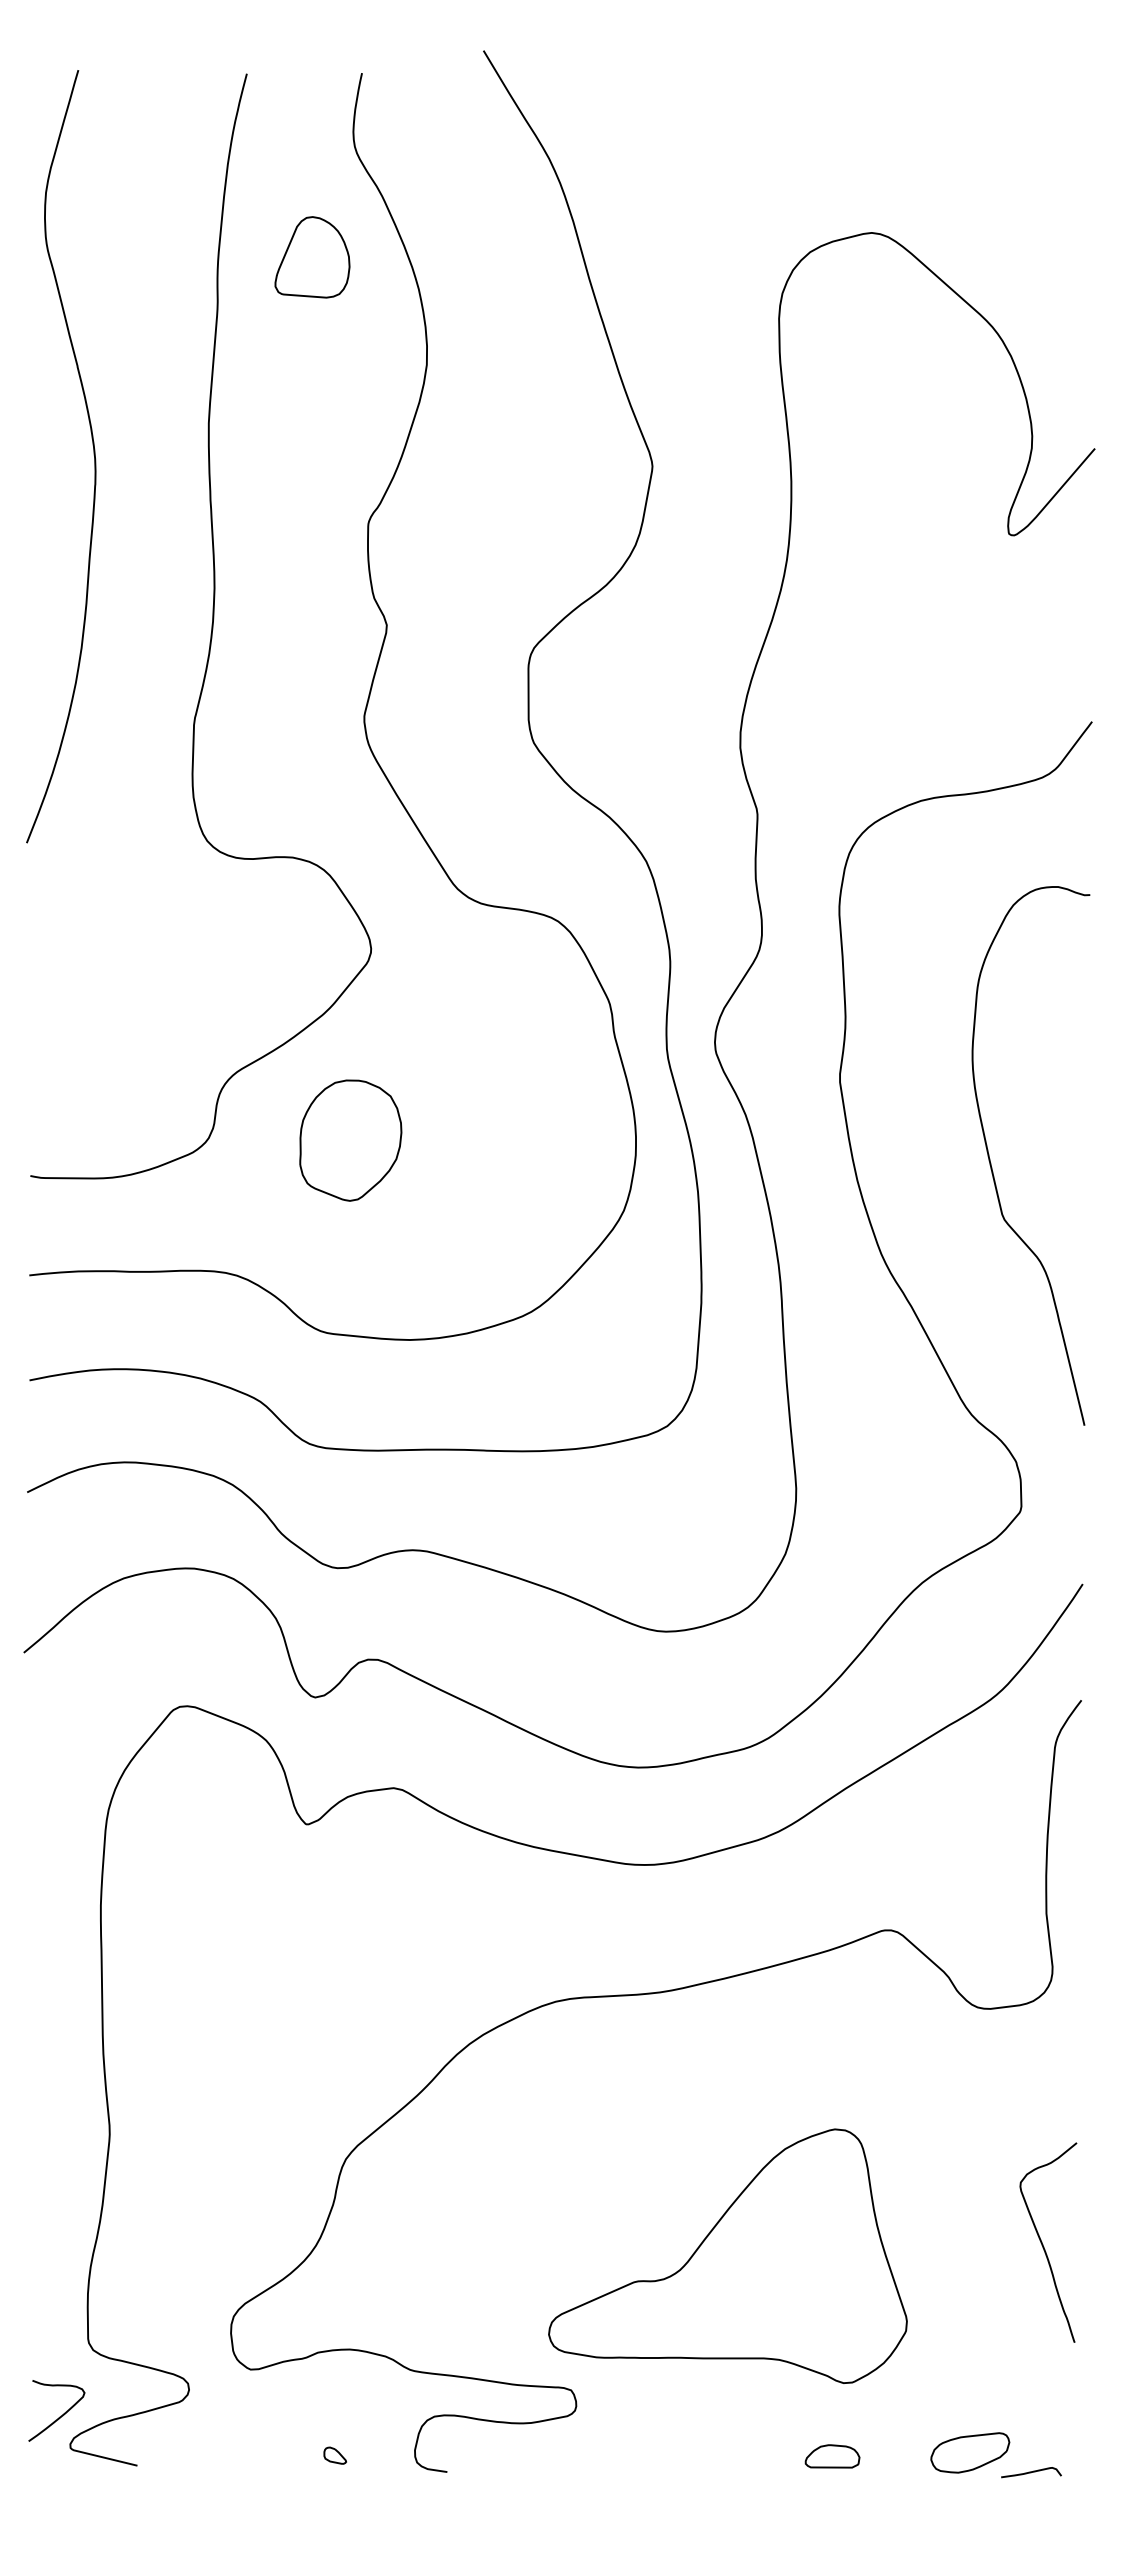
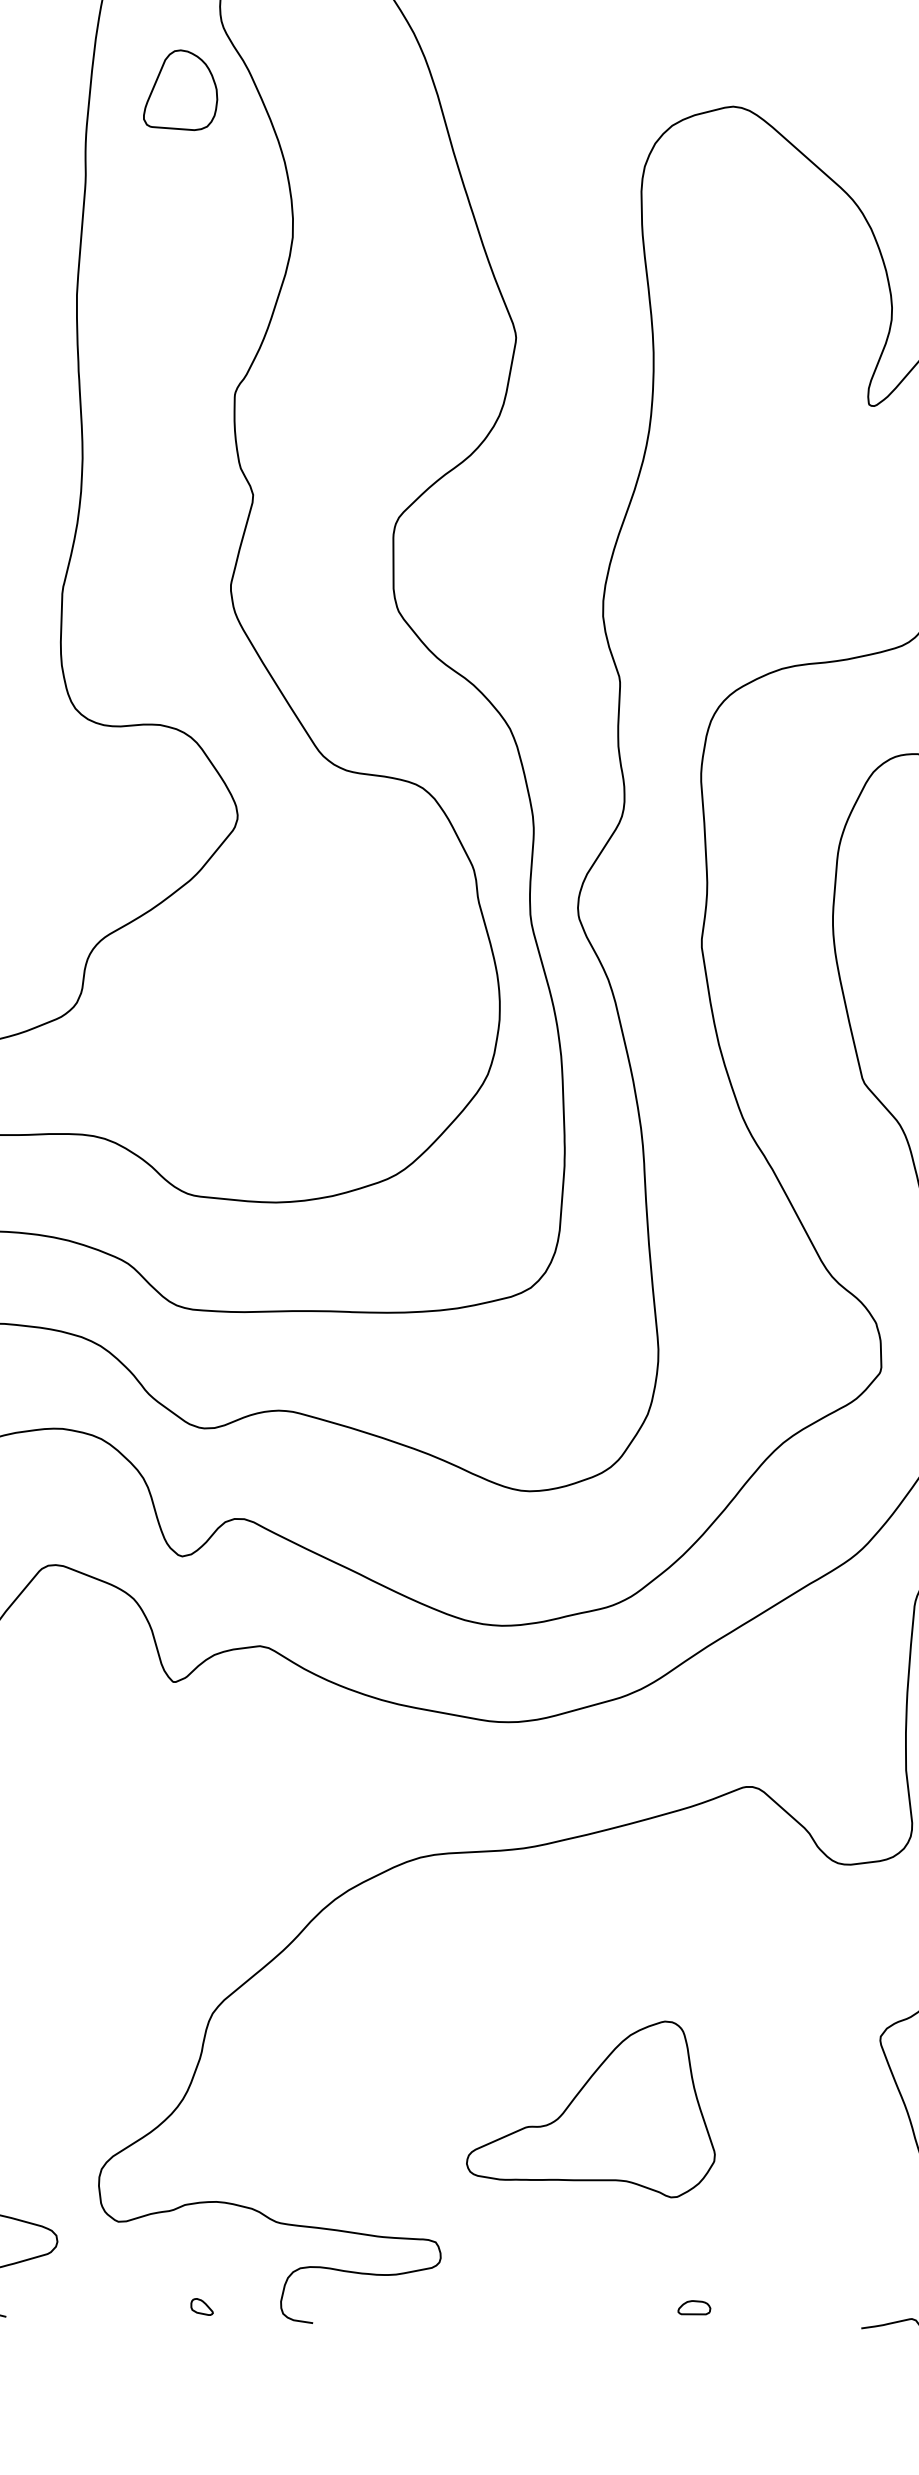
part: (312, 257) -> (180, 90), moved
part: (350, 1140) -> (217, 1005), removed
part: (727, 2255) -> (590, 2108), size x0.7
part: (970, 2452) -> (830, 2303), removed
part: (832, 2456) -> (694, 2307), size x0.6

